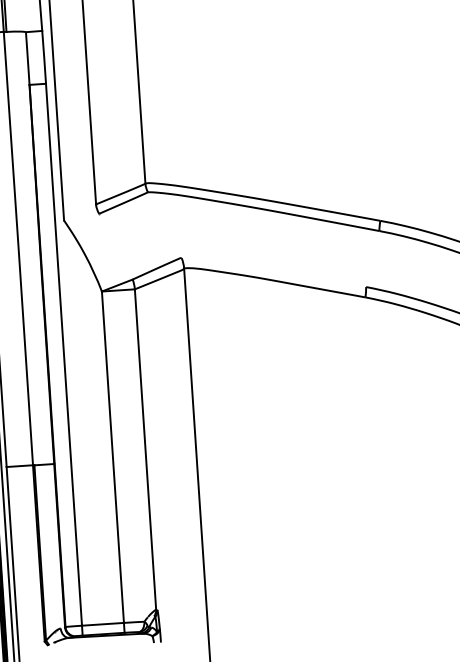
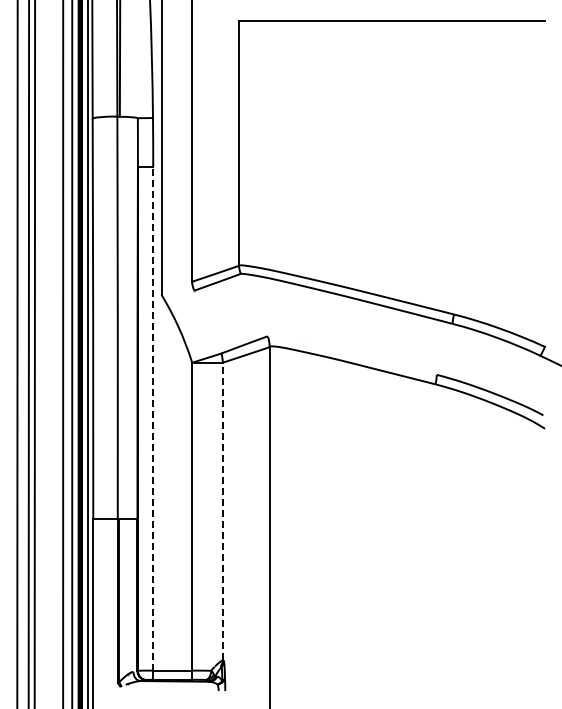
line: (64, 354) -> (153, 418), solid -> dashed
line: (145, 449) -> (222, 511), solid -> dashed

